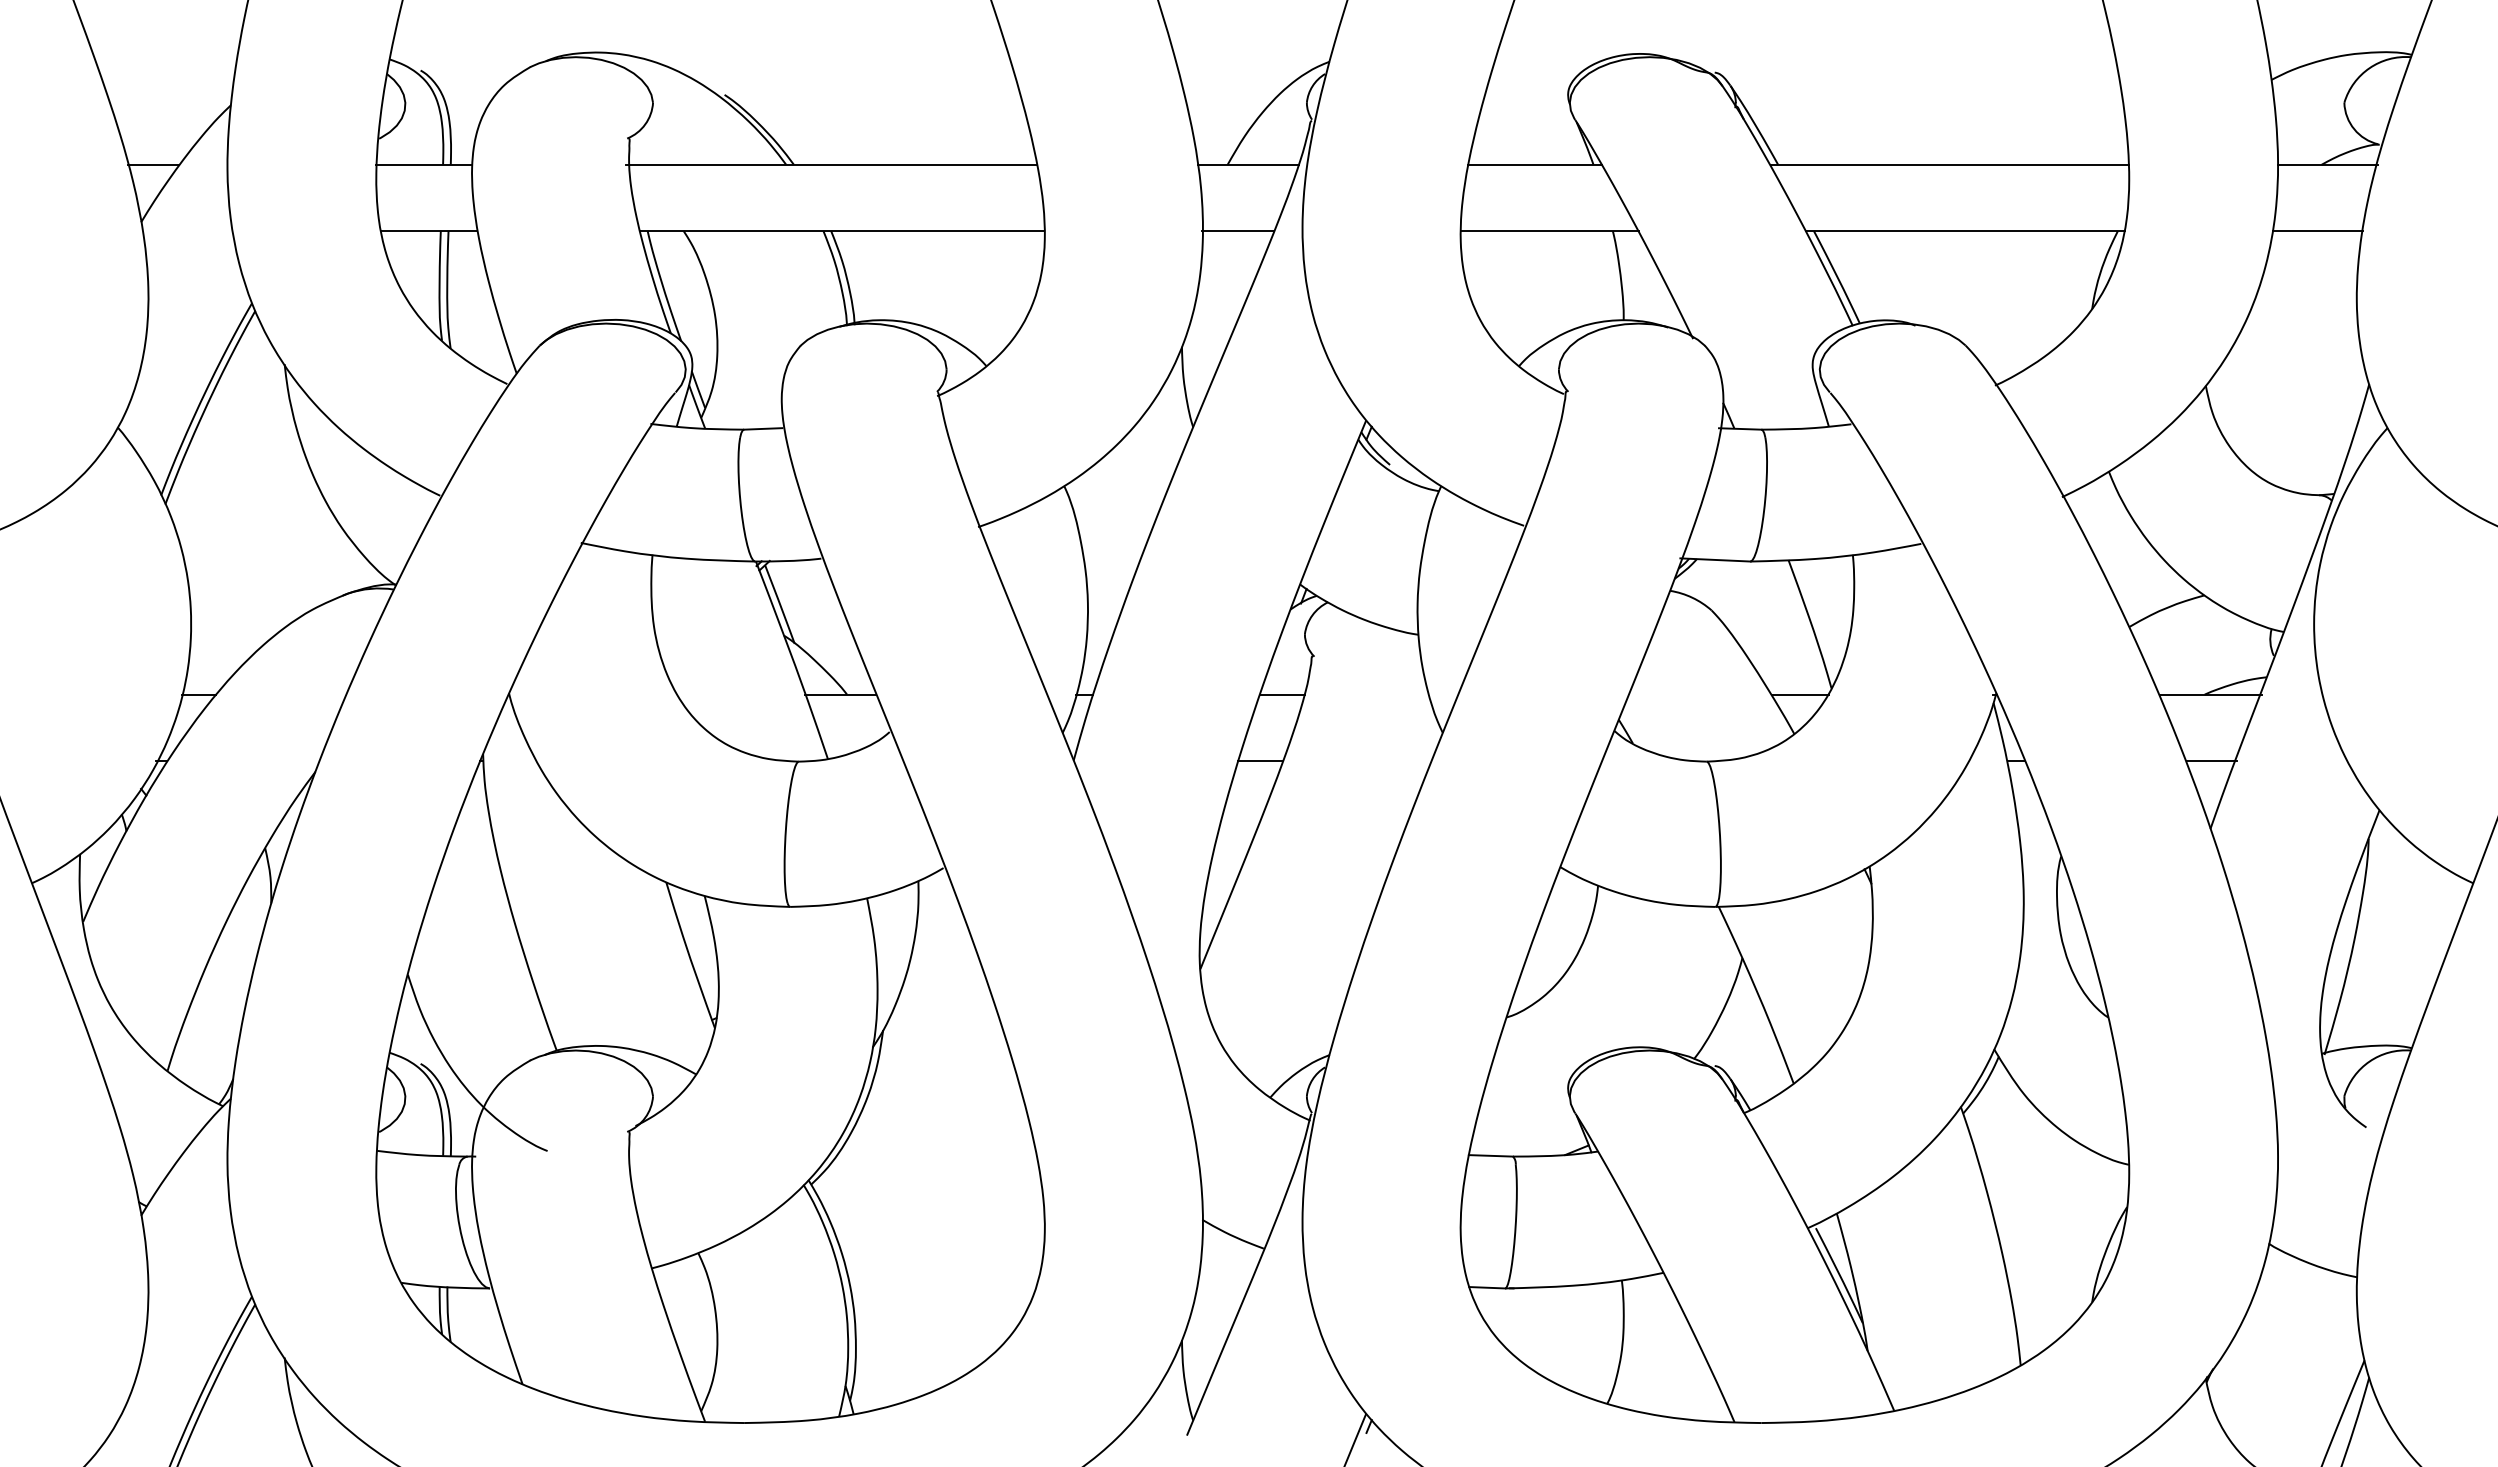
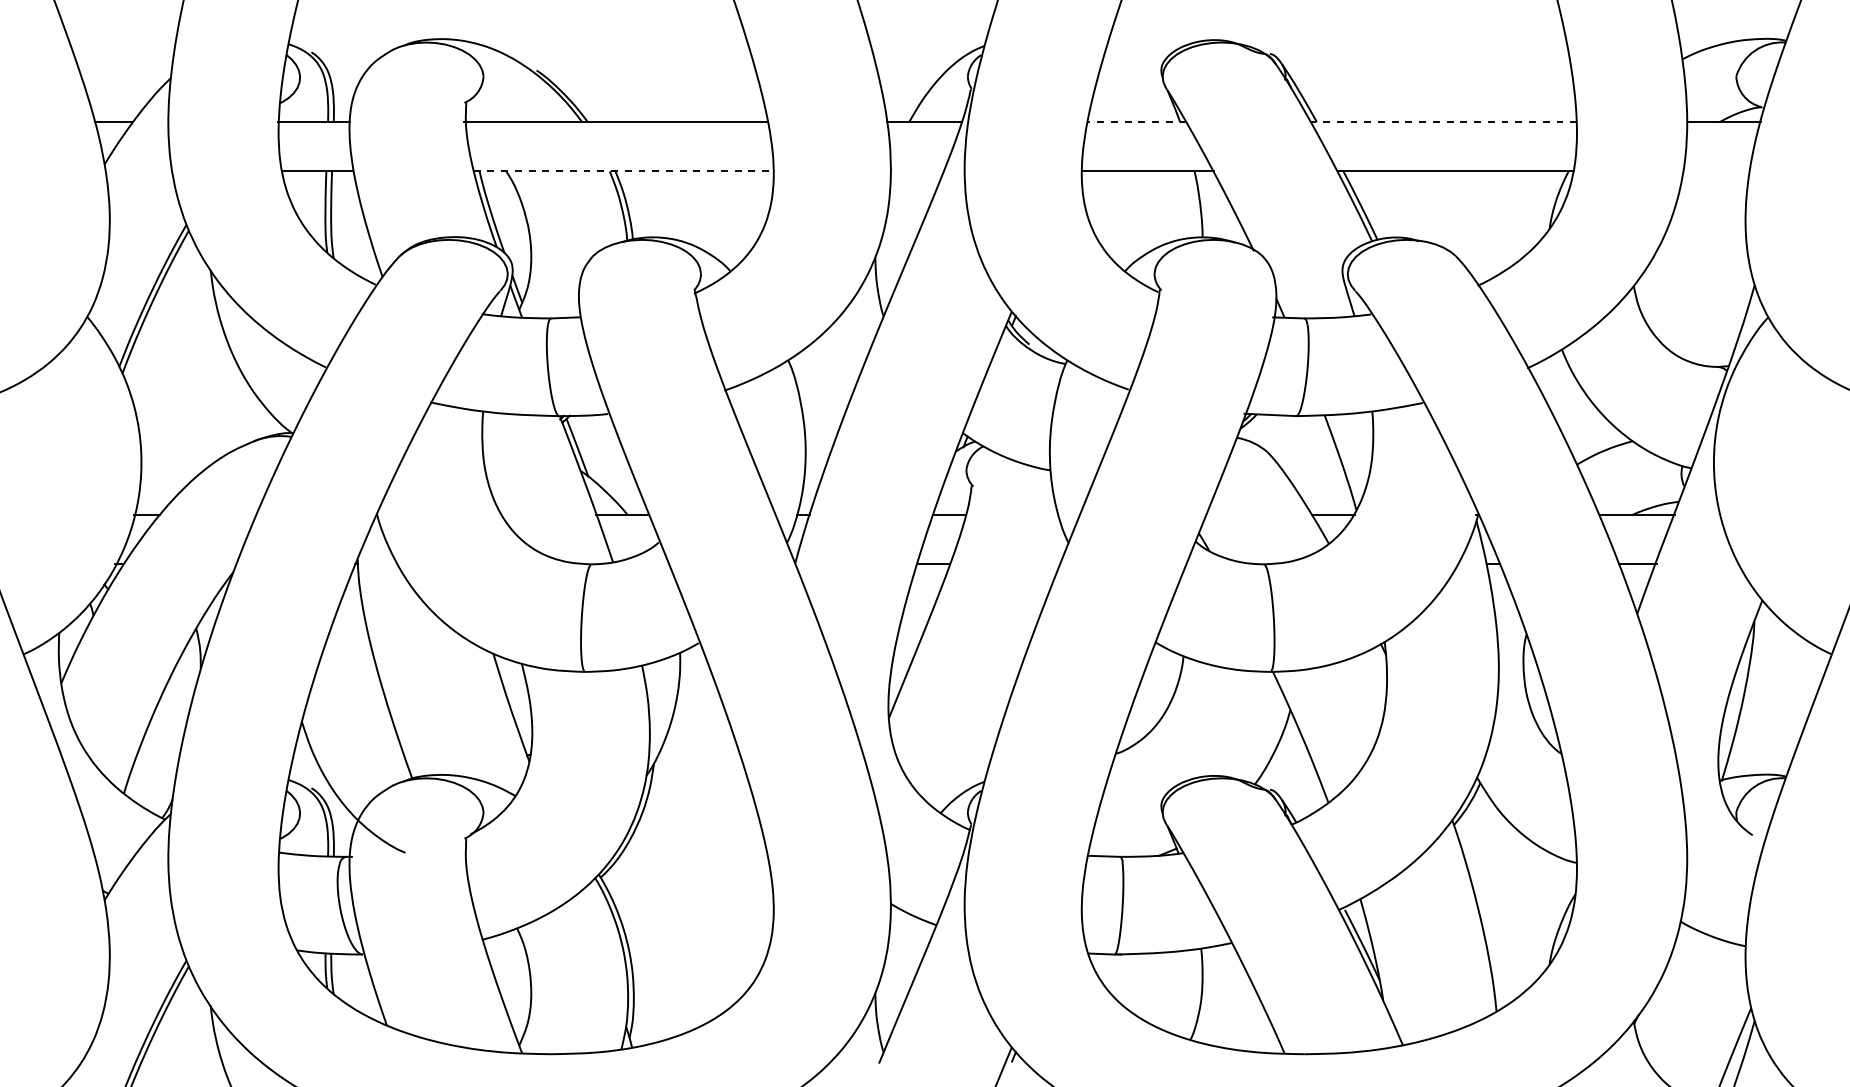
line: (1535, 164) -> (1137, 122), solid -> dashed
line: (1949, 164) -> (1443, 122), solid -> dashed
line: (842, 231) -> (623, 171), solid -> dashed
line: (1238, 231) -> (917, 171), removed
line: (2317, 231) -> (1716, 171), removed

